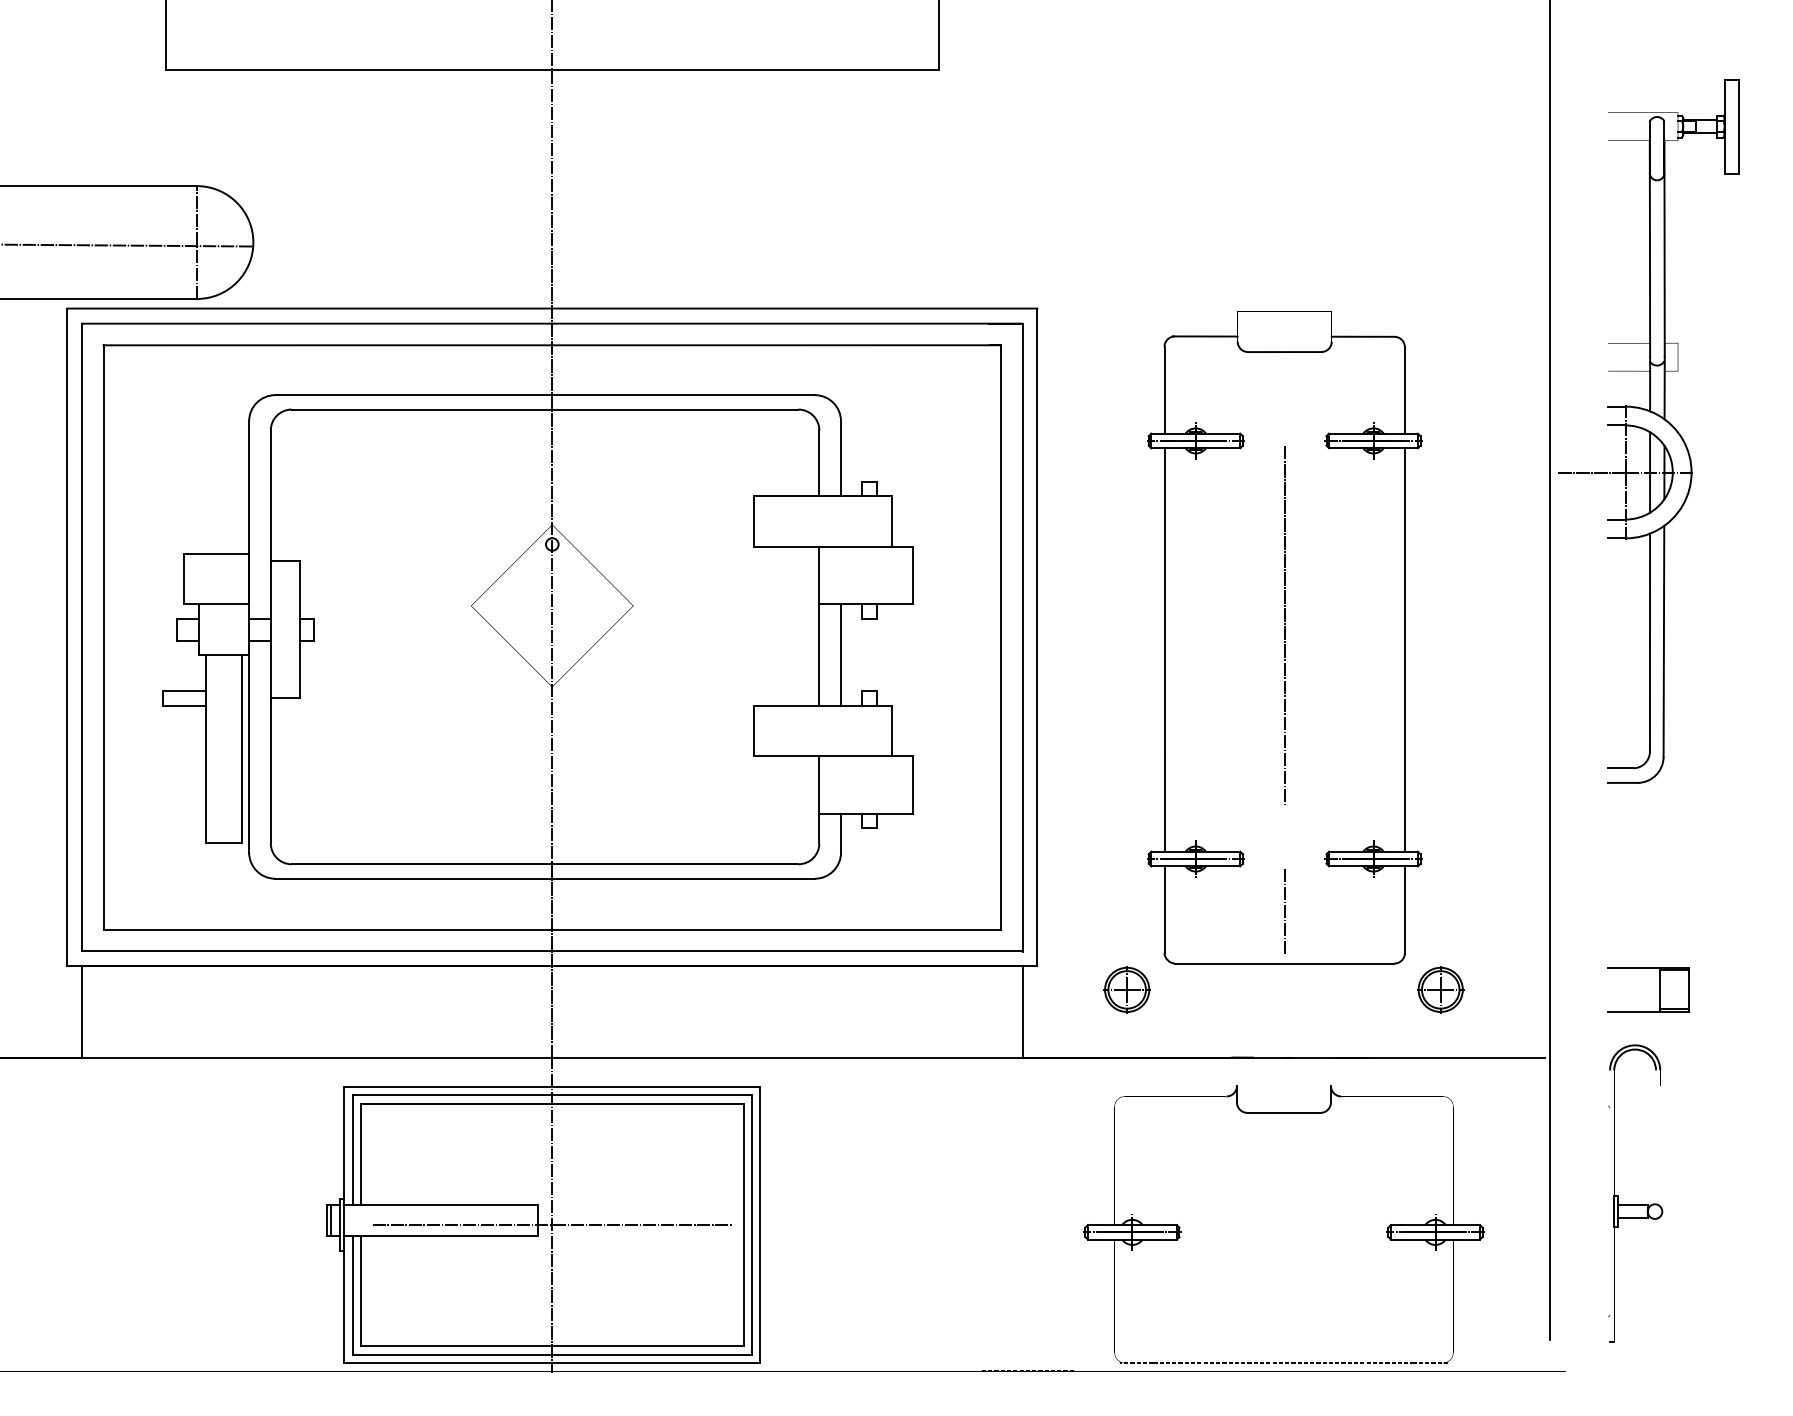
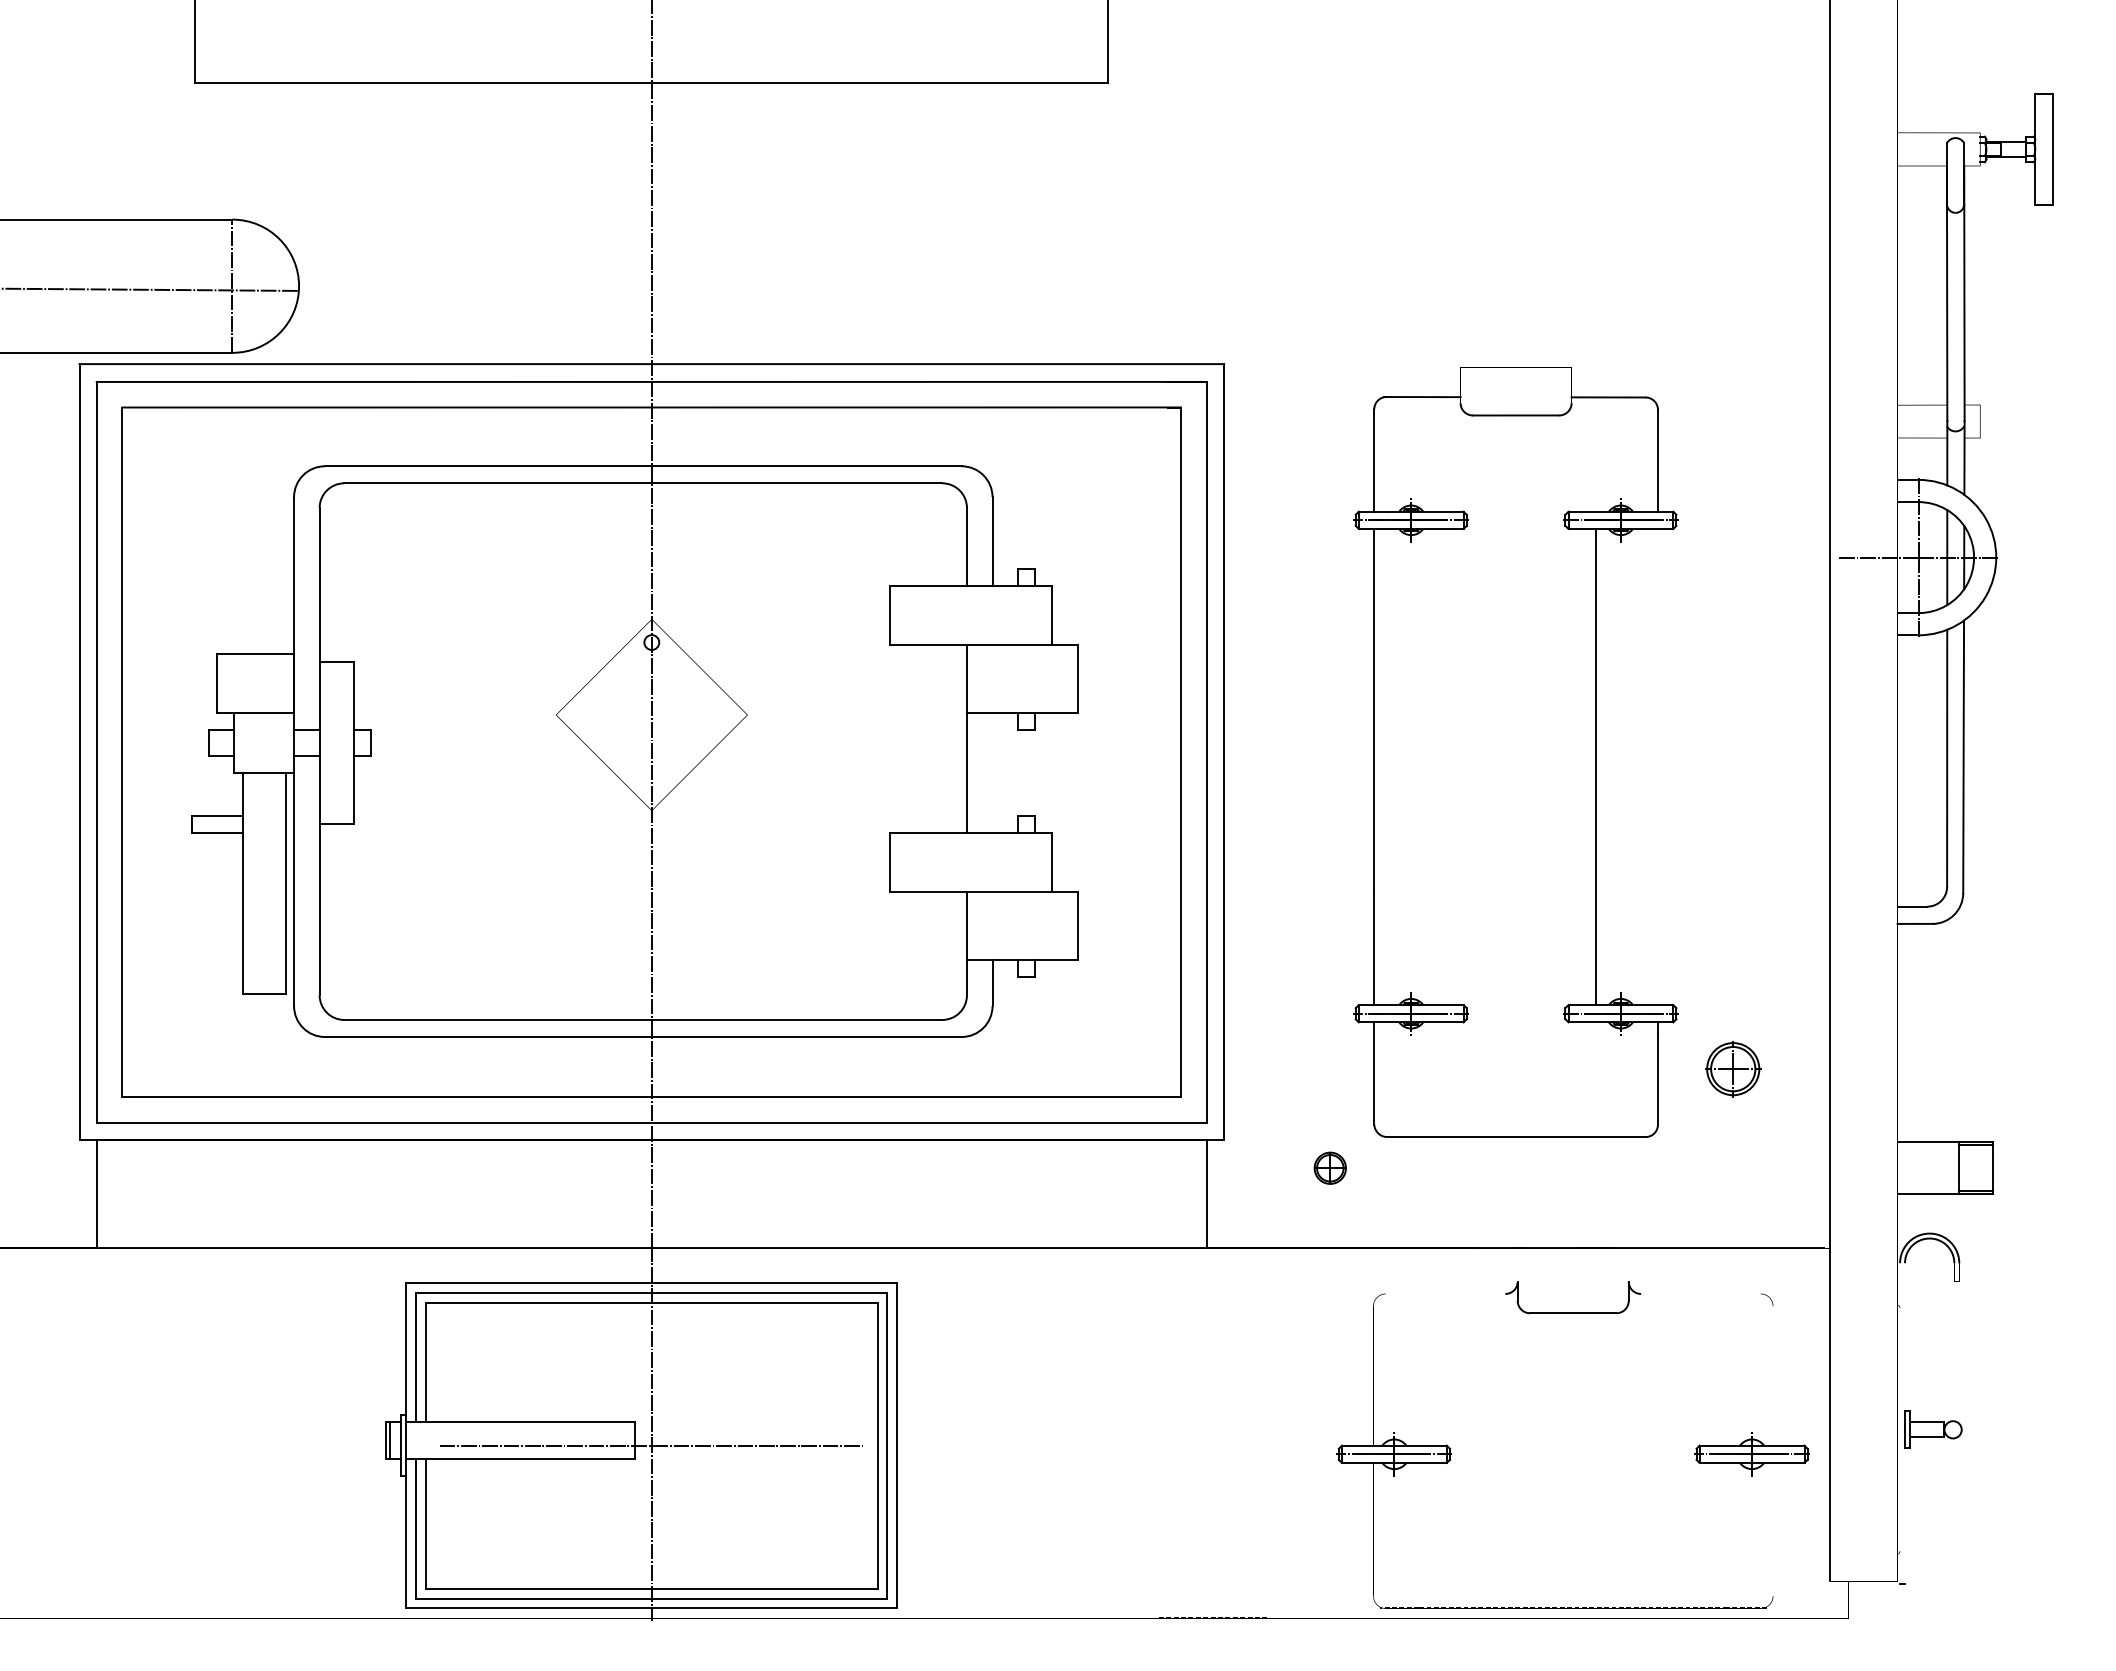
line: (1284, 626) -> (1515, 739), removed
line: (1404, 649) -> (1595, 766), moved
line: (840, 654) -> (992, 772), removed
line: (1285, 912) -> (1516, 1076), removed
part: (1127, 990) -> (1330, 1168), size x0.6
part: (1440, 990) -> (1733, 1069), moved
part: (1180, 1231) -> (1451, 1453), moved

